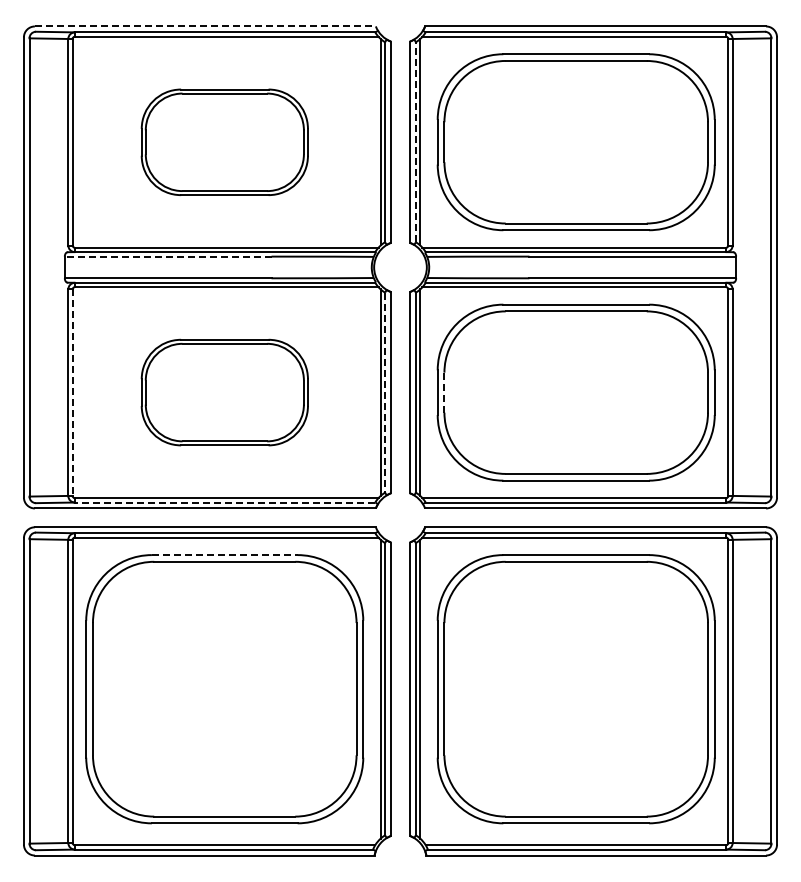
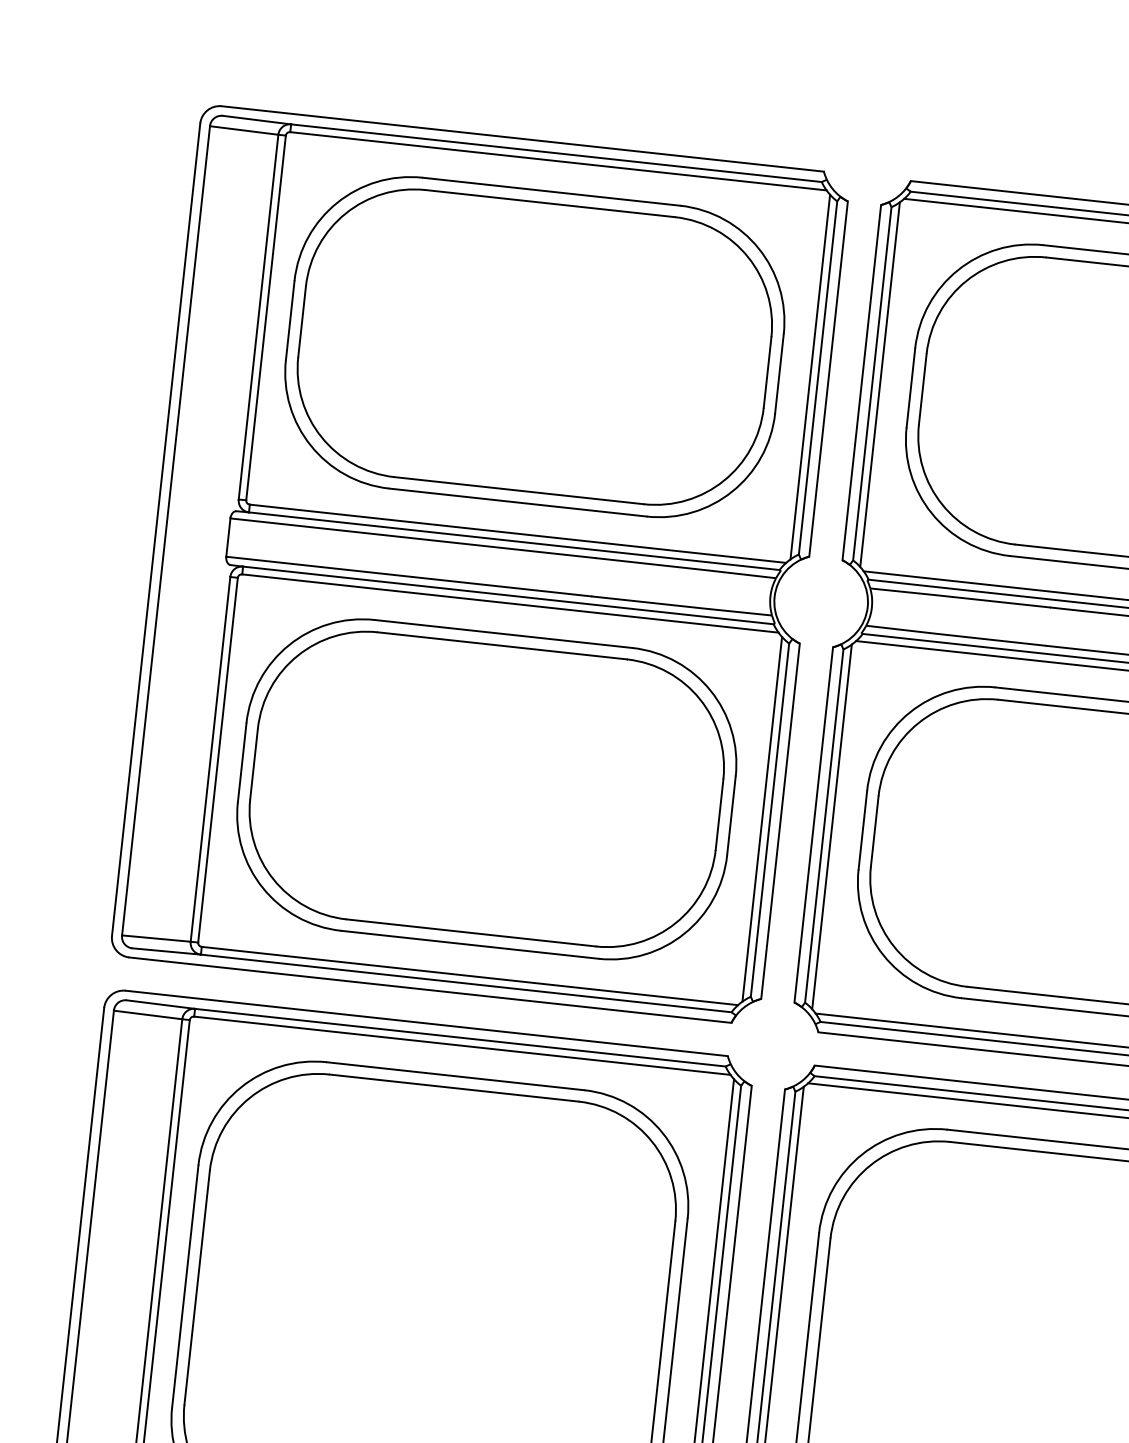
line: (205, 26) -> (523, 139), dashed -> solid
line: (415, 141) -> (871, 382), dashed -> solid
part: (224, 142) -> (534, 347), size x1.67
line: (167, 256) -> (411, 537), dashed -> solid
part: (224, 392) -> (486, 789), size x1.67
line: (444, 392) -> (874, 831), dashed -> solid
line: (72, 393) -> (217, 761), dashed -> solid
line: (385, 393) -> (770, 821), dashed -> solid
line: (224, 502) -> (465, 983), dashed -> solid
line: (224, 555) -> (455, 1076), dashed -> solid

